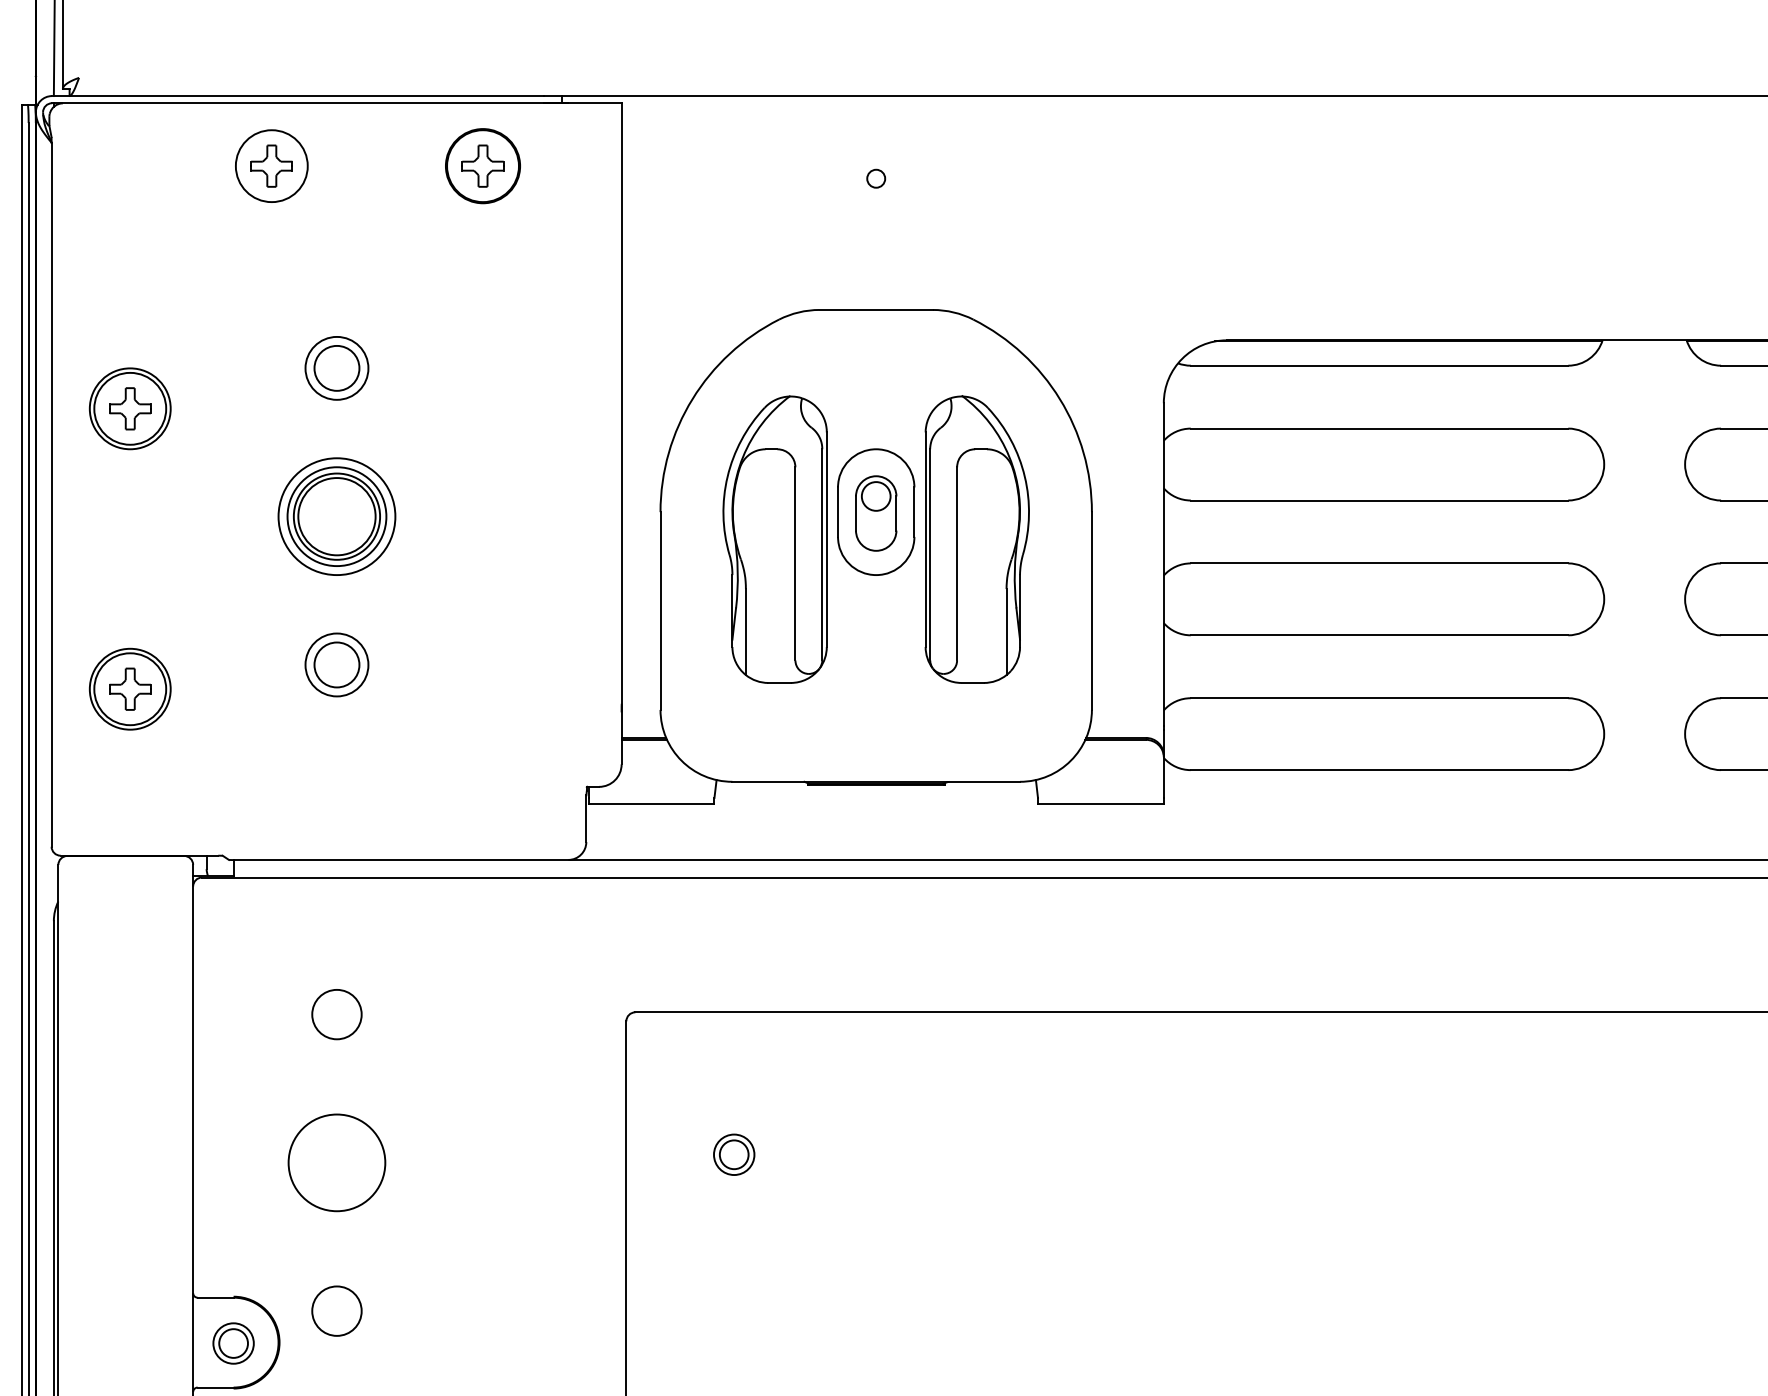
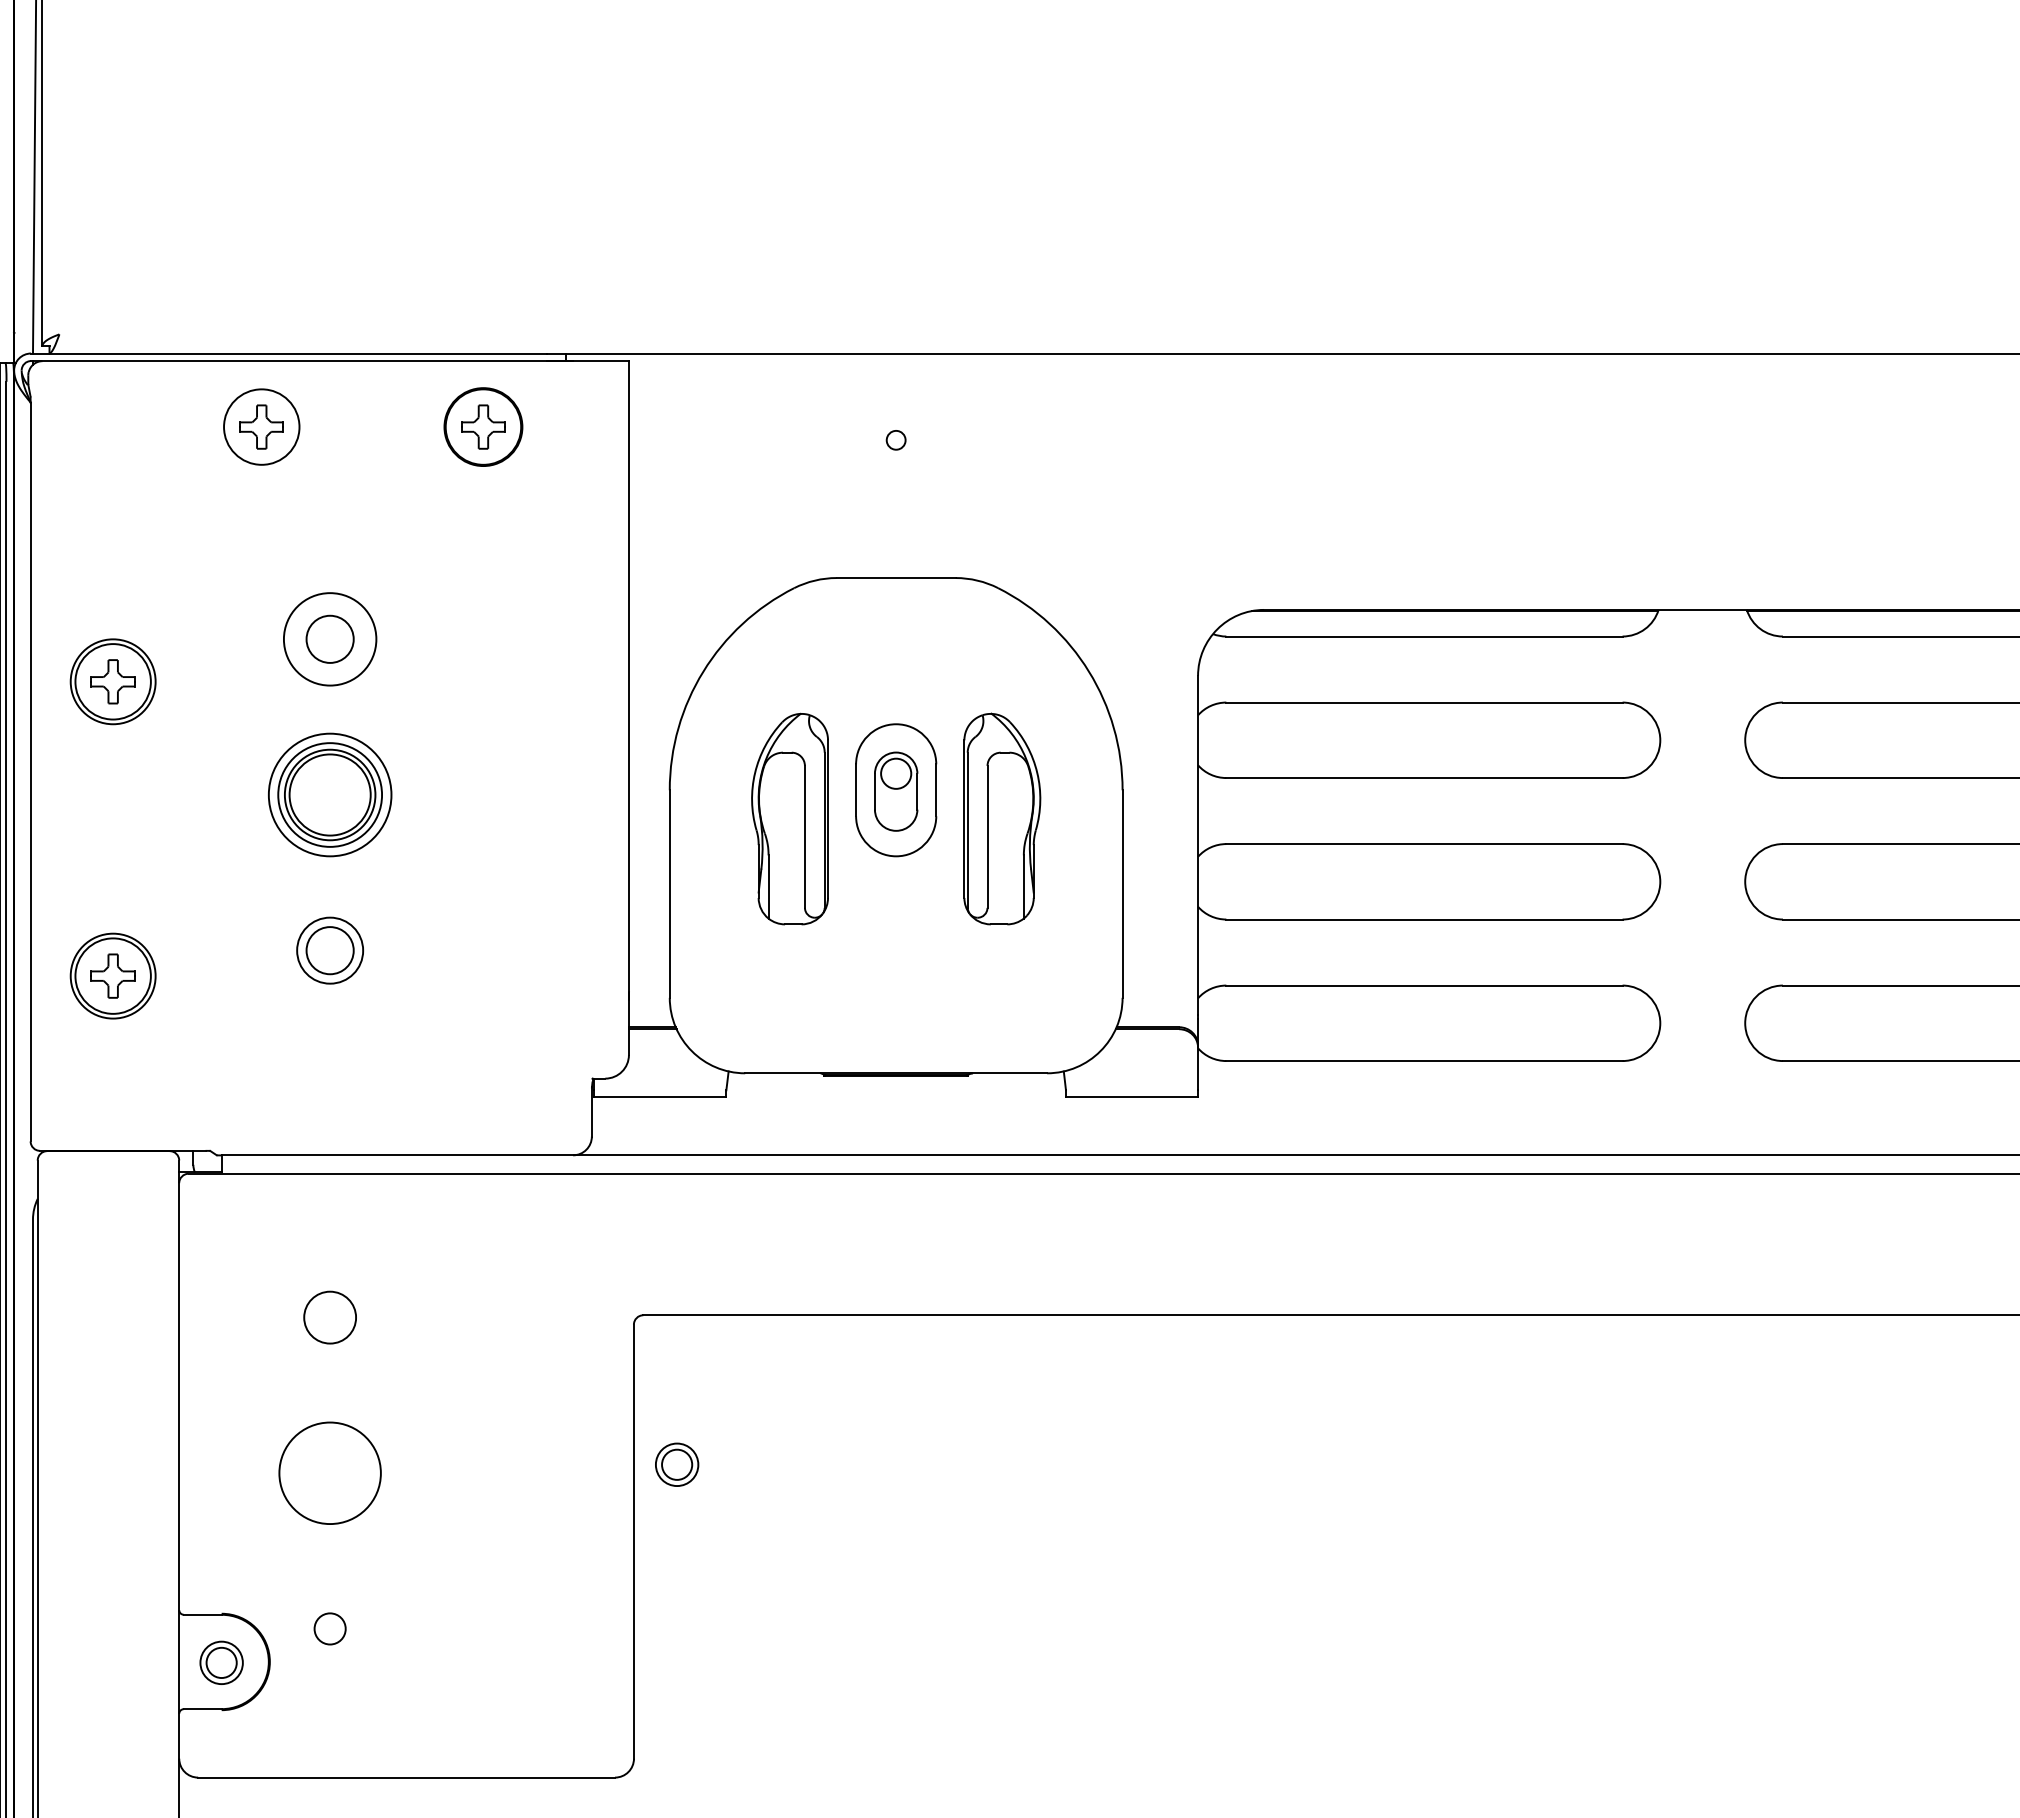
circle: (337, 368) -> (330, 639), size x1.4
part: (774, 539) -> (789, 818), size x0.7
part: (977, 539) -> (1002, 818), size x0.7
part: (734, 1154) -> (677, 1464), moved
circle: (337, 1310) -> (330, 1628), size x0.6

